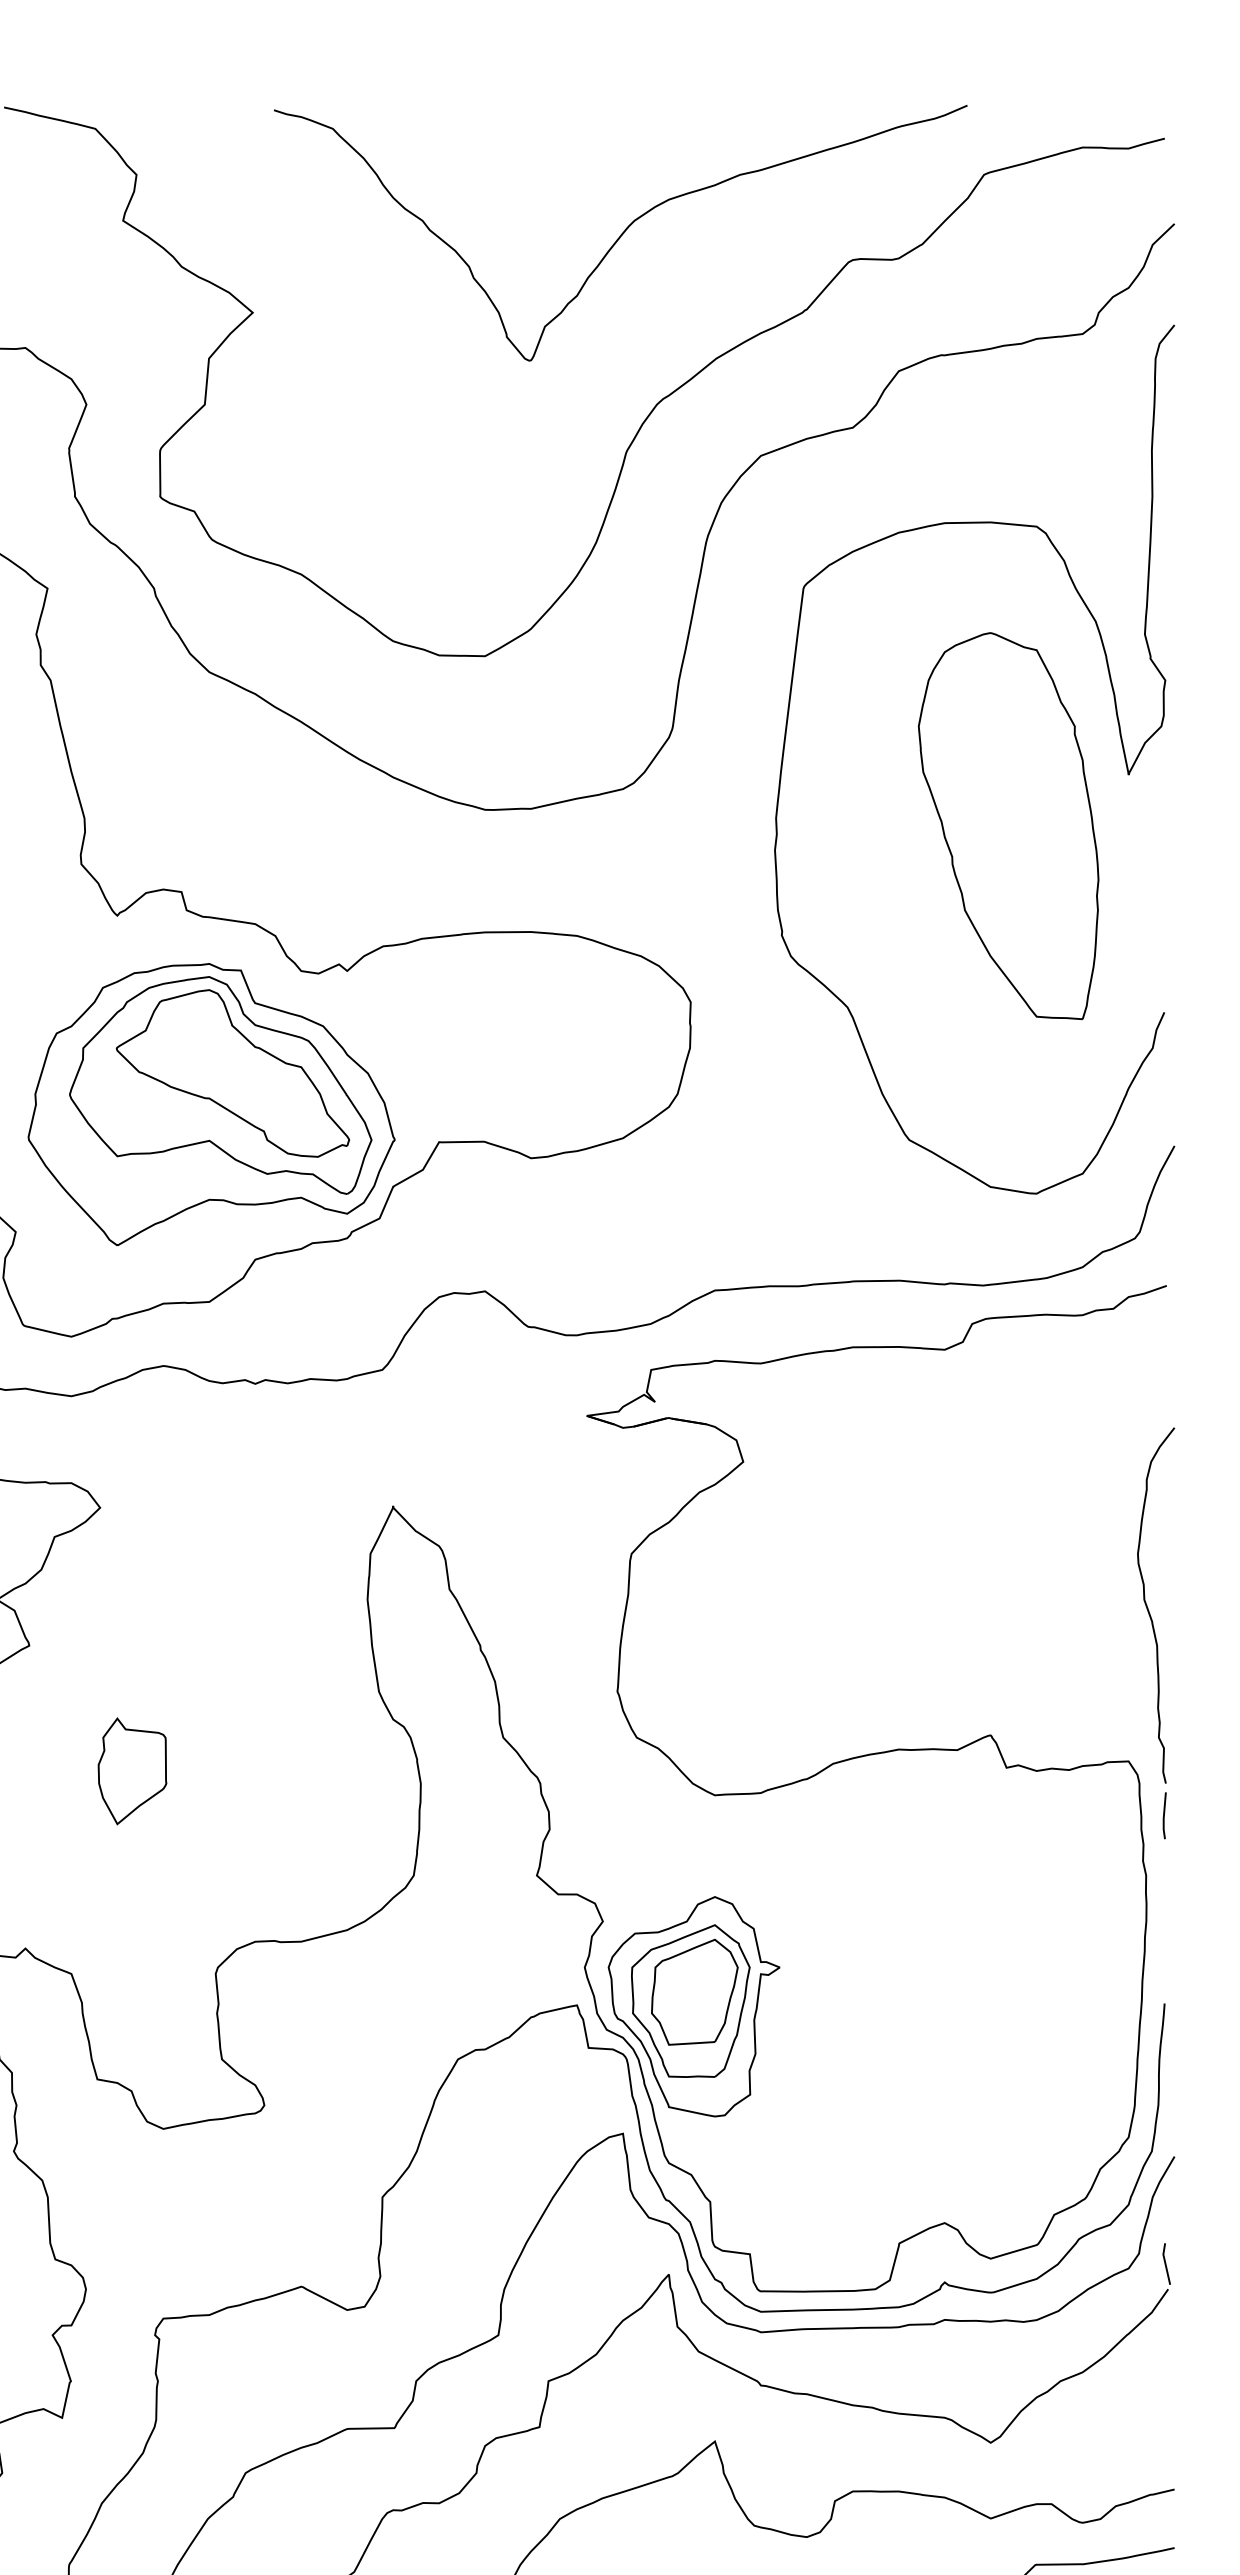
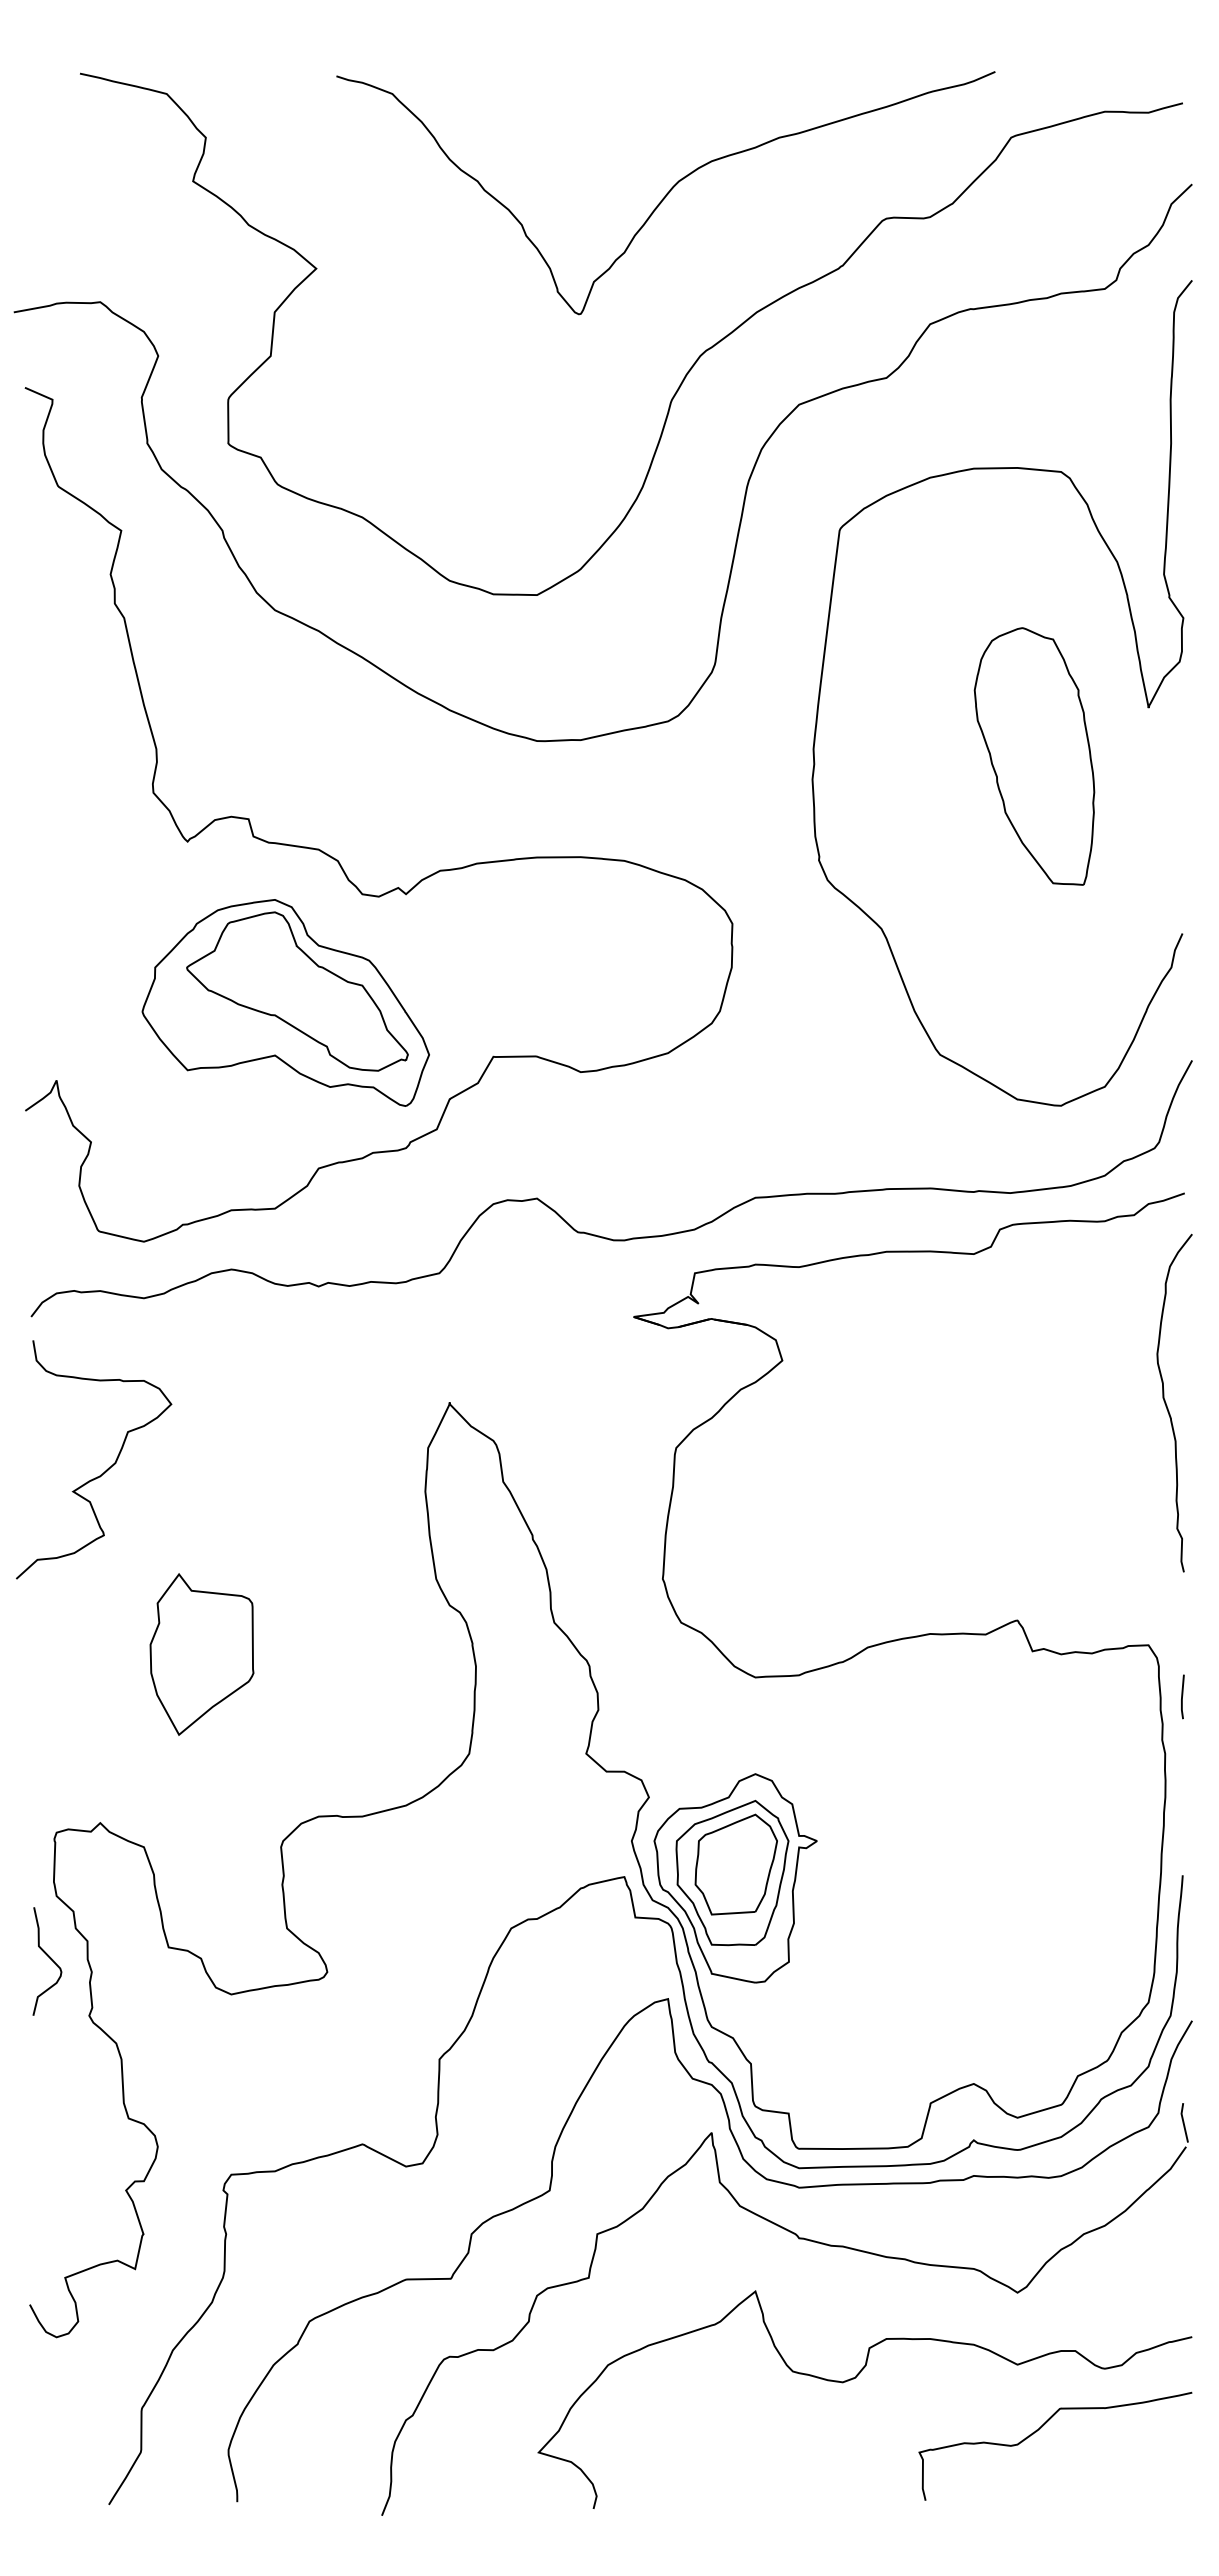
part: (1008, 826) -> (1034, 756), size x0.7
part: (210, 1103) -> (276, 1020), removed
curve: (1148, 1608) -> (1167, 1405), moved
part: (131, 1771) -> (201, 1654), size x1.6

